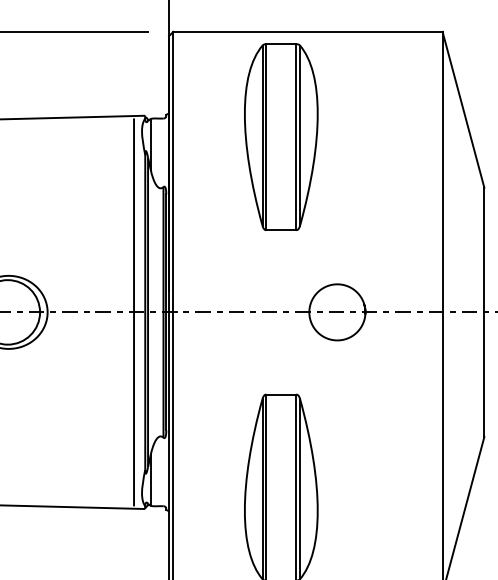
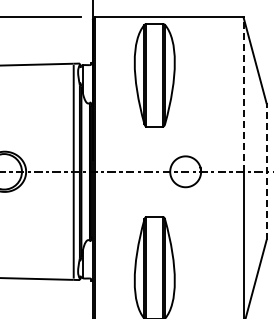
line: (442, 171) -> (243, 94), solid -> dashed
line: (484, 311) -> (266, 171), solid -> dashed

